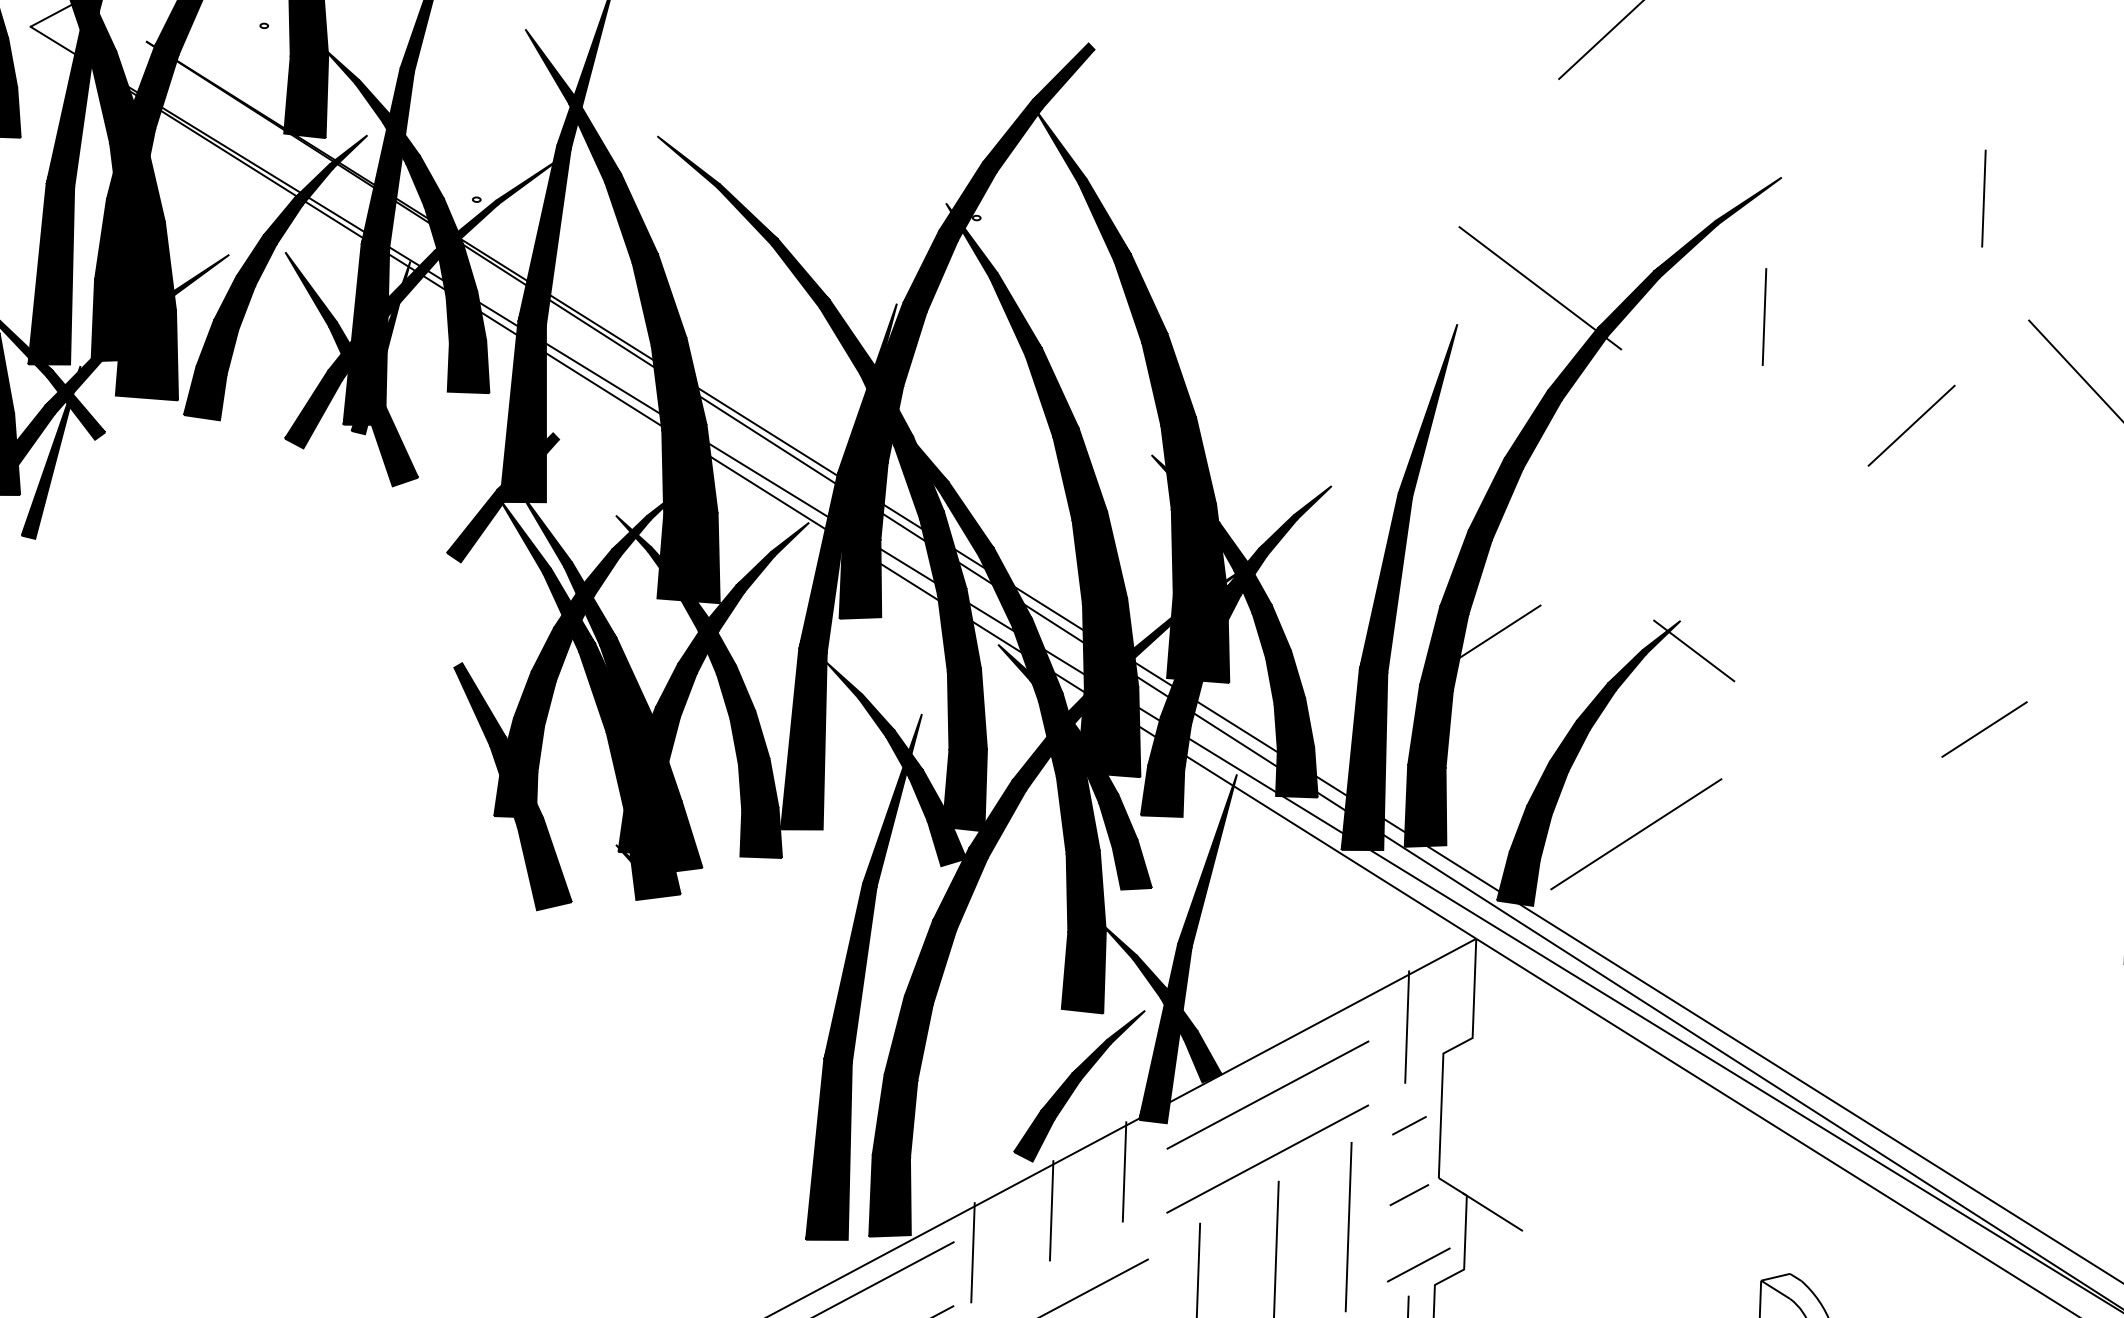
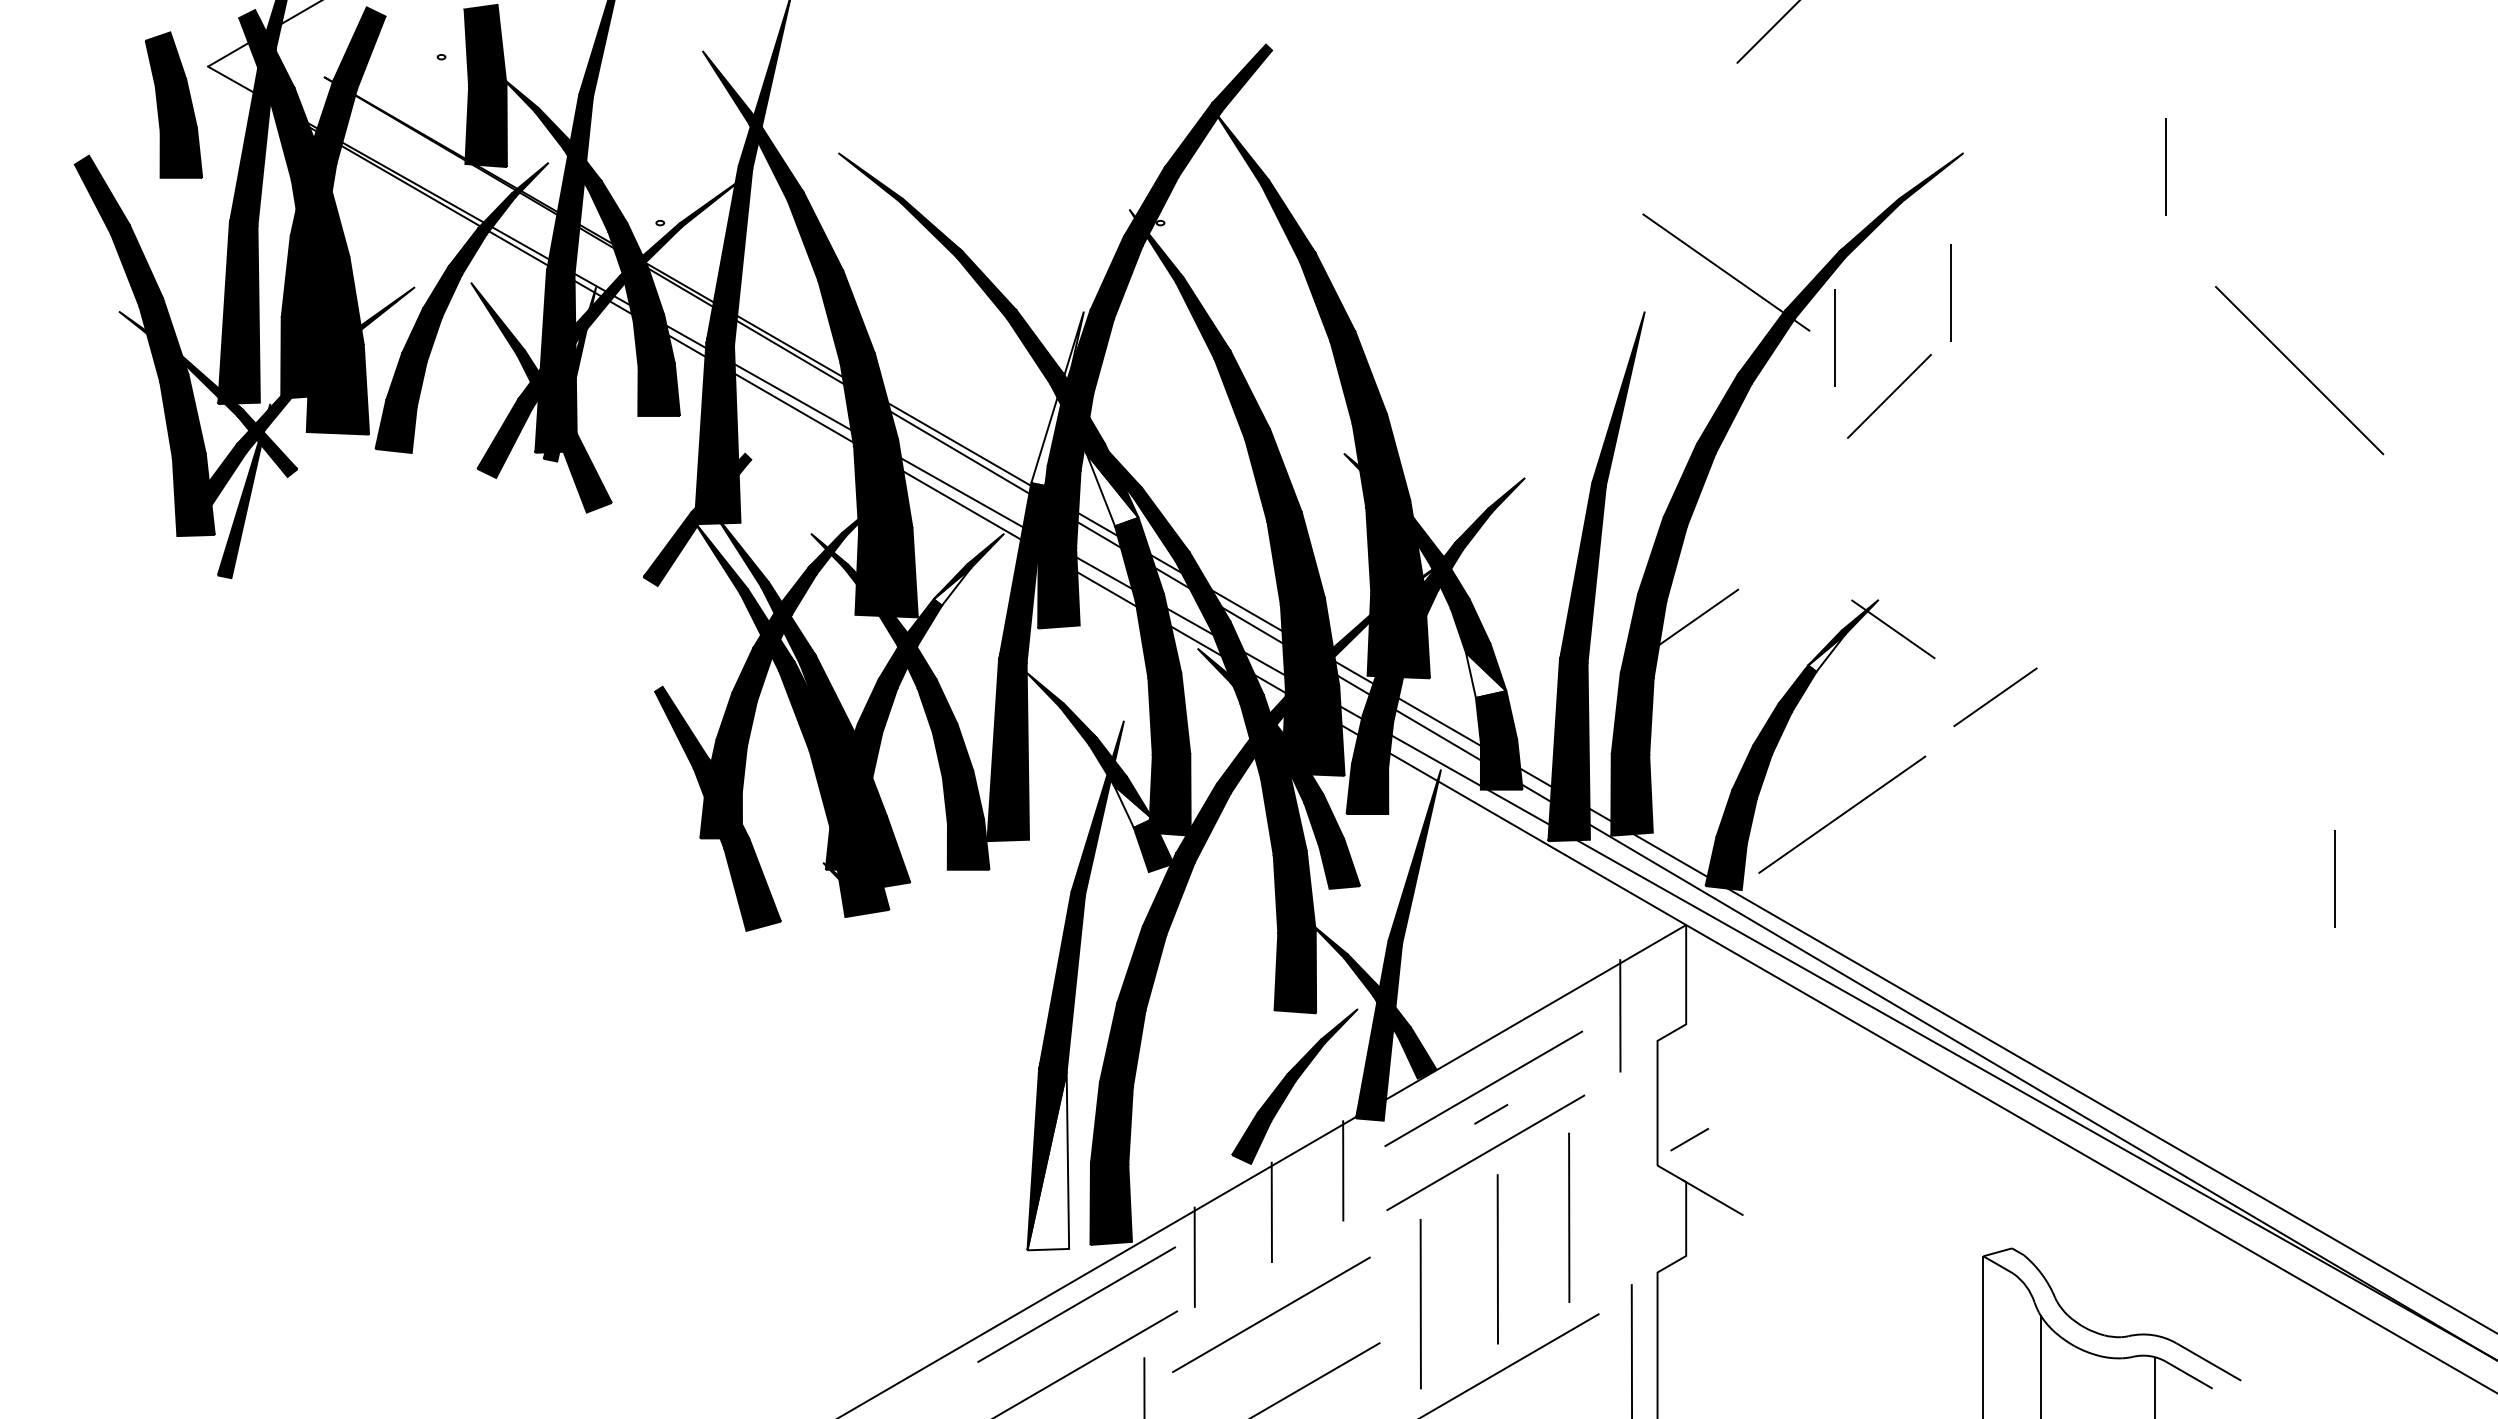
line: (1646, 357) -> (1834, 337), added
fill: (867, 389) -> (1057, 398), removed
line: (1911, 425) -> (1889, 396), moved
fill: (918, 482) -> (1112, 489), removed
fill: (755, 573) -> (952, 586), removed
fill: (1626, 671) -> (1826, 652), removed
fill: (1284, 681) -> (1485, 674), removed
line: (1984, 729) -> (1995, 697), moved
fill: (927, 800) -> (1132, 806), removed
line: (1409, 1125) -> (1491, 1114), moved
fill: (830, 1150) -> (1048, 1160), removed
line: (1409, 1194) -> (1689, 1139), moved
line: (1418, 1264) -> (1640, 1252), removed

